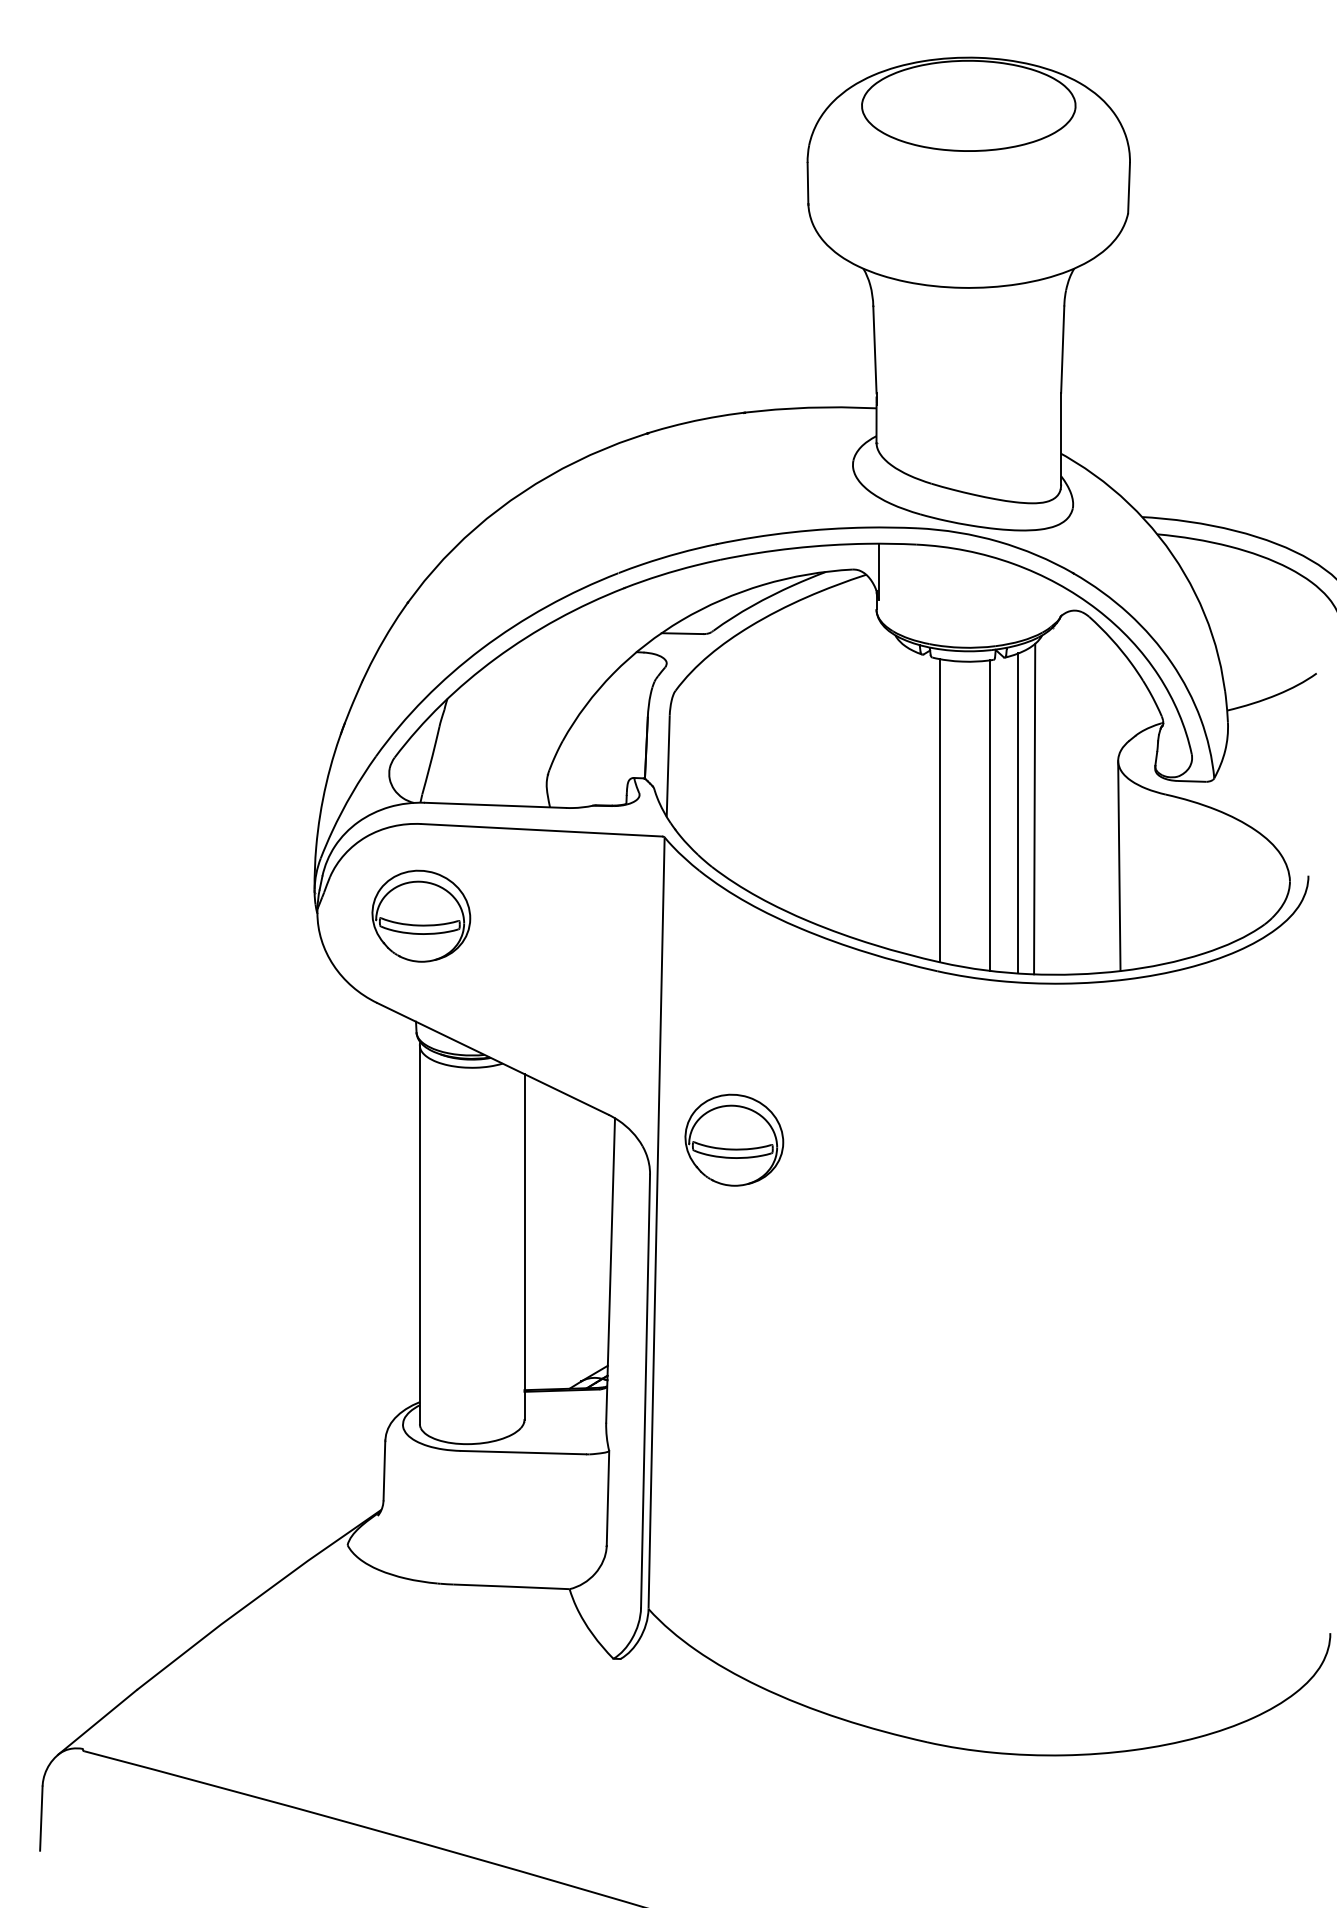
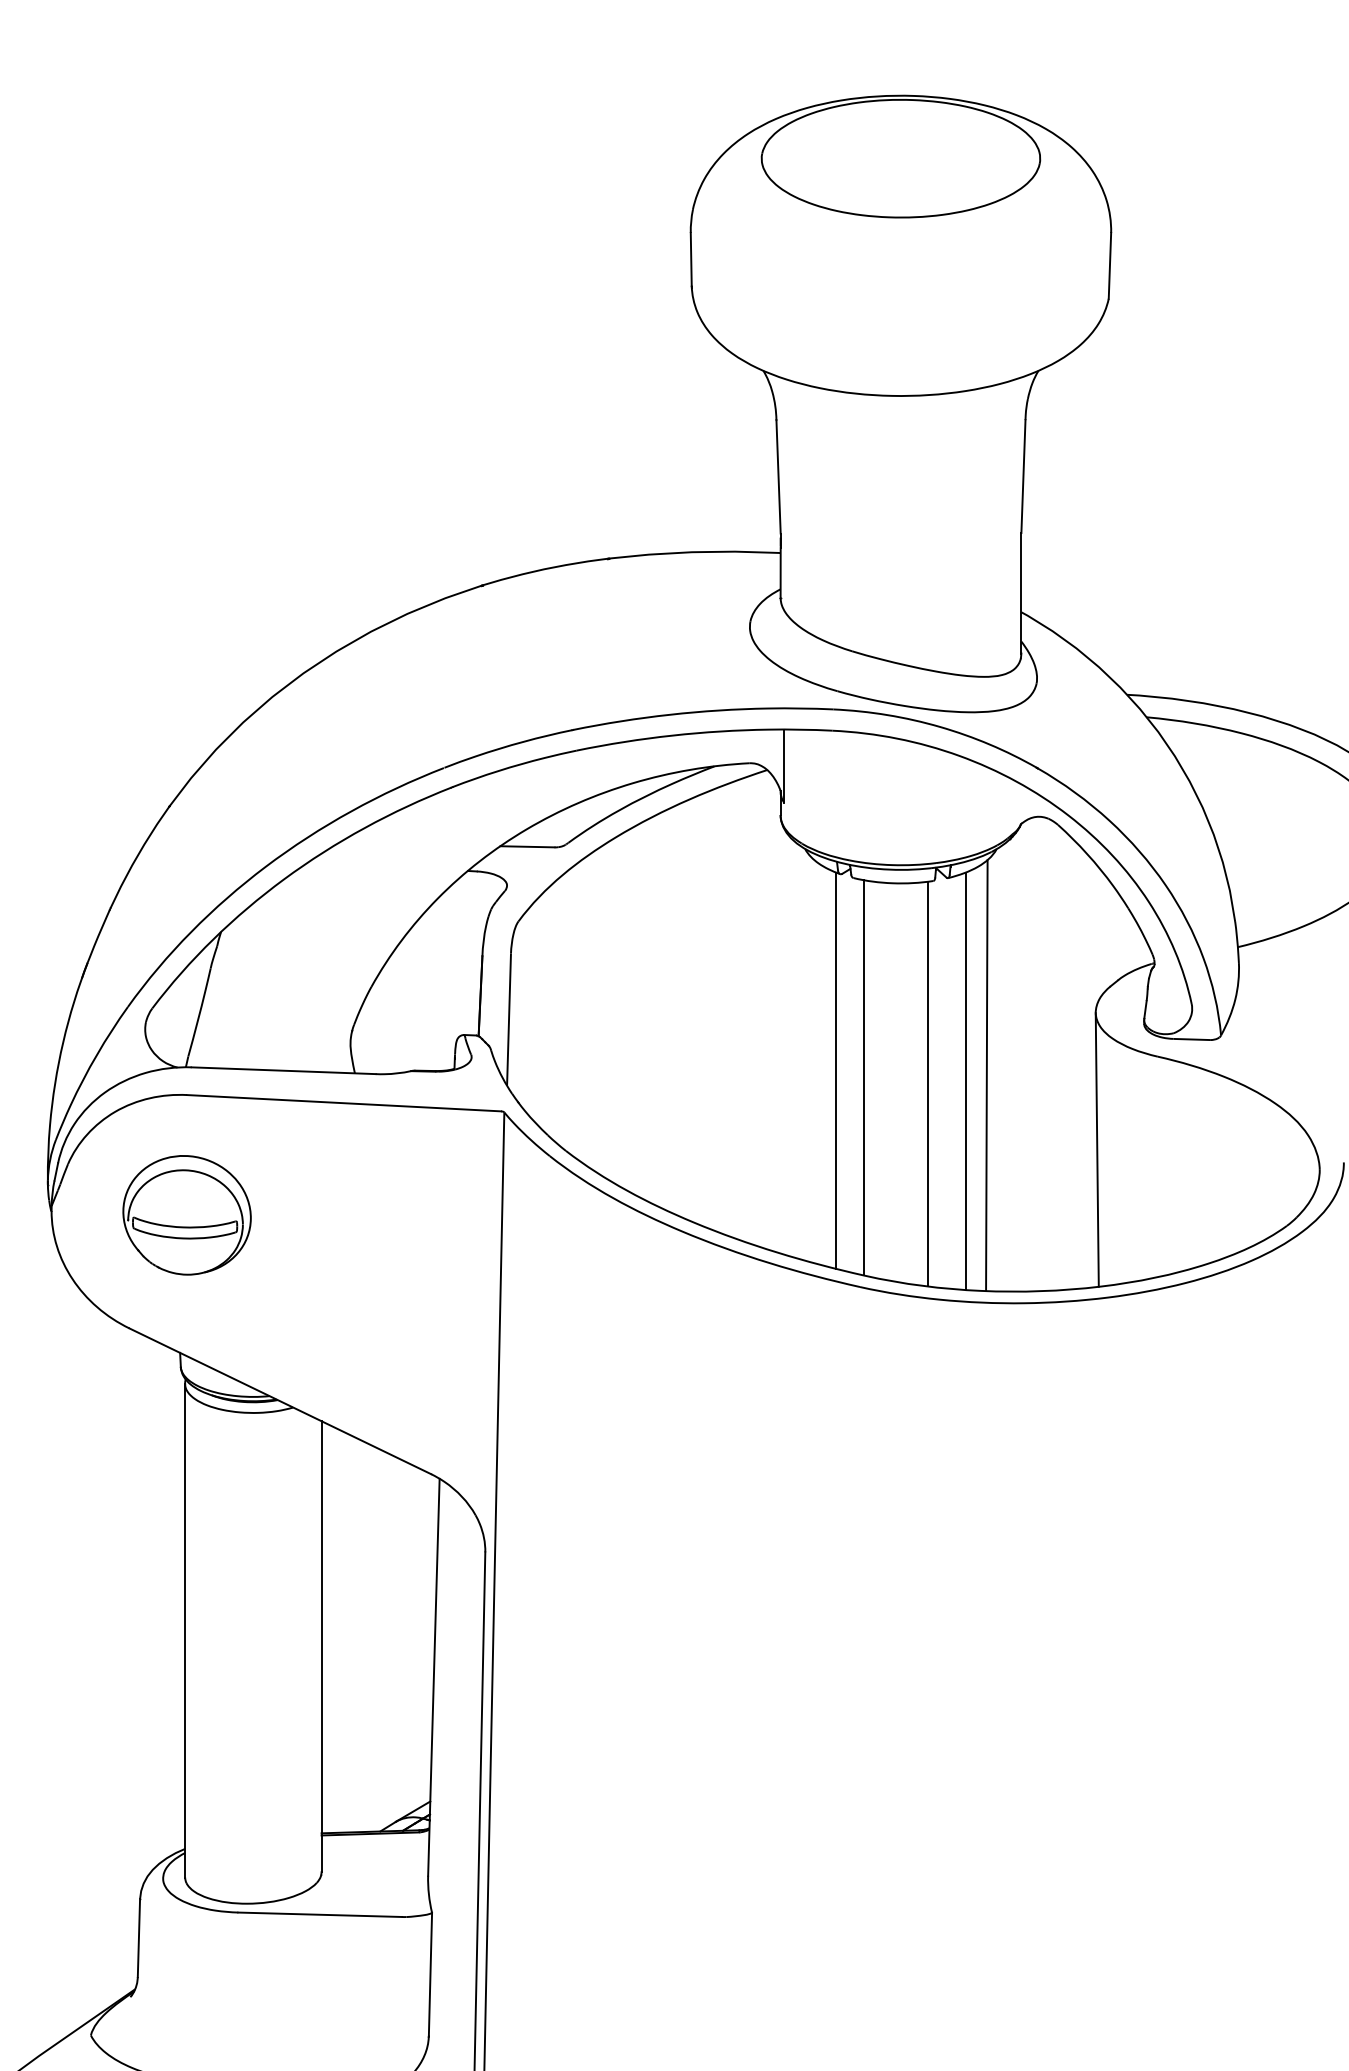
line: (919, 805) -> (836, 1070), added
part: (734, 1139) -> (595, 1506), removed

